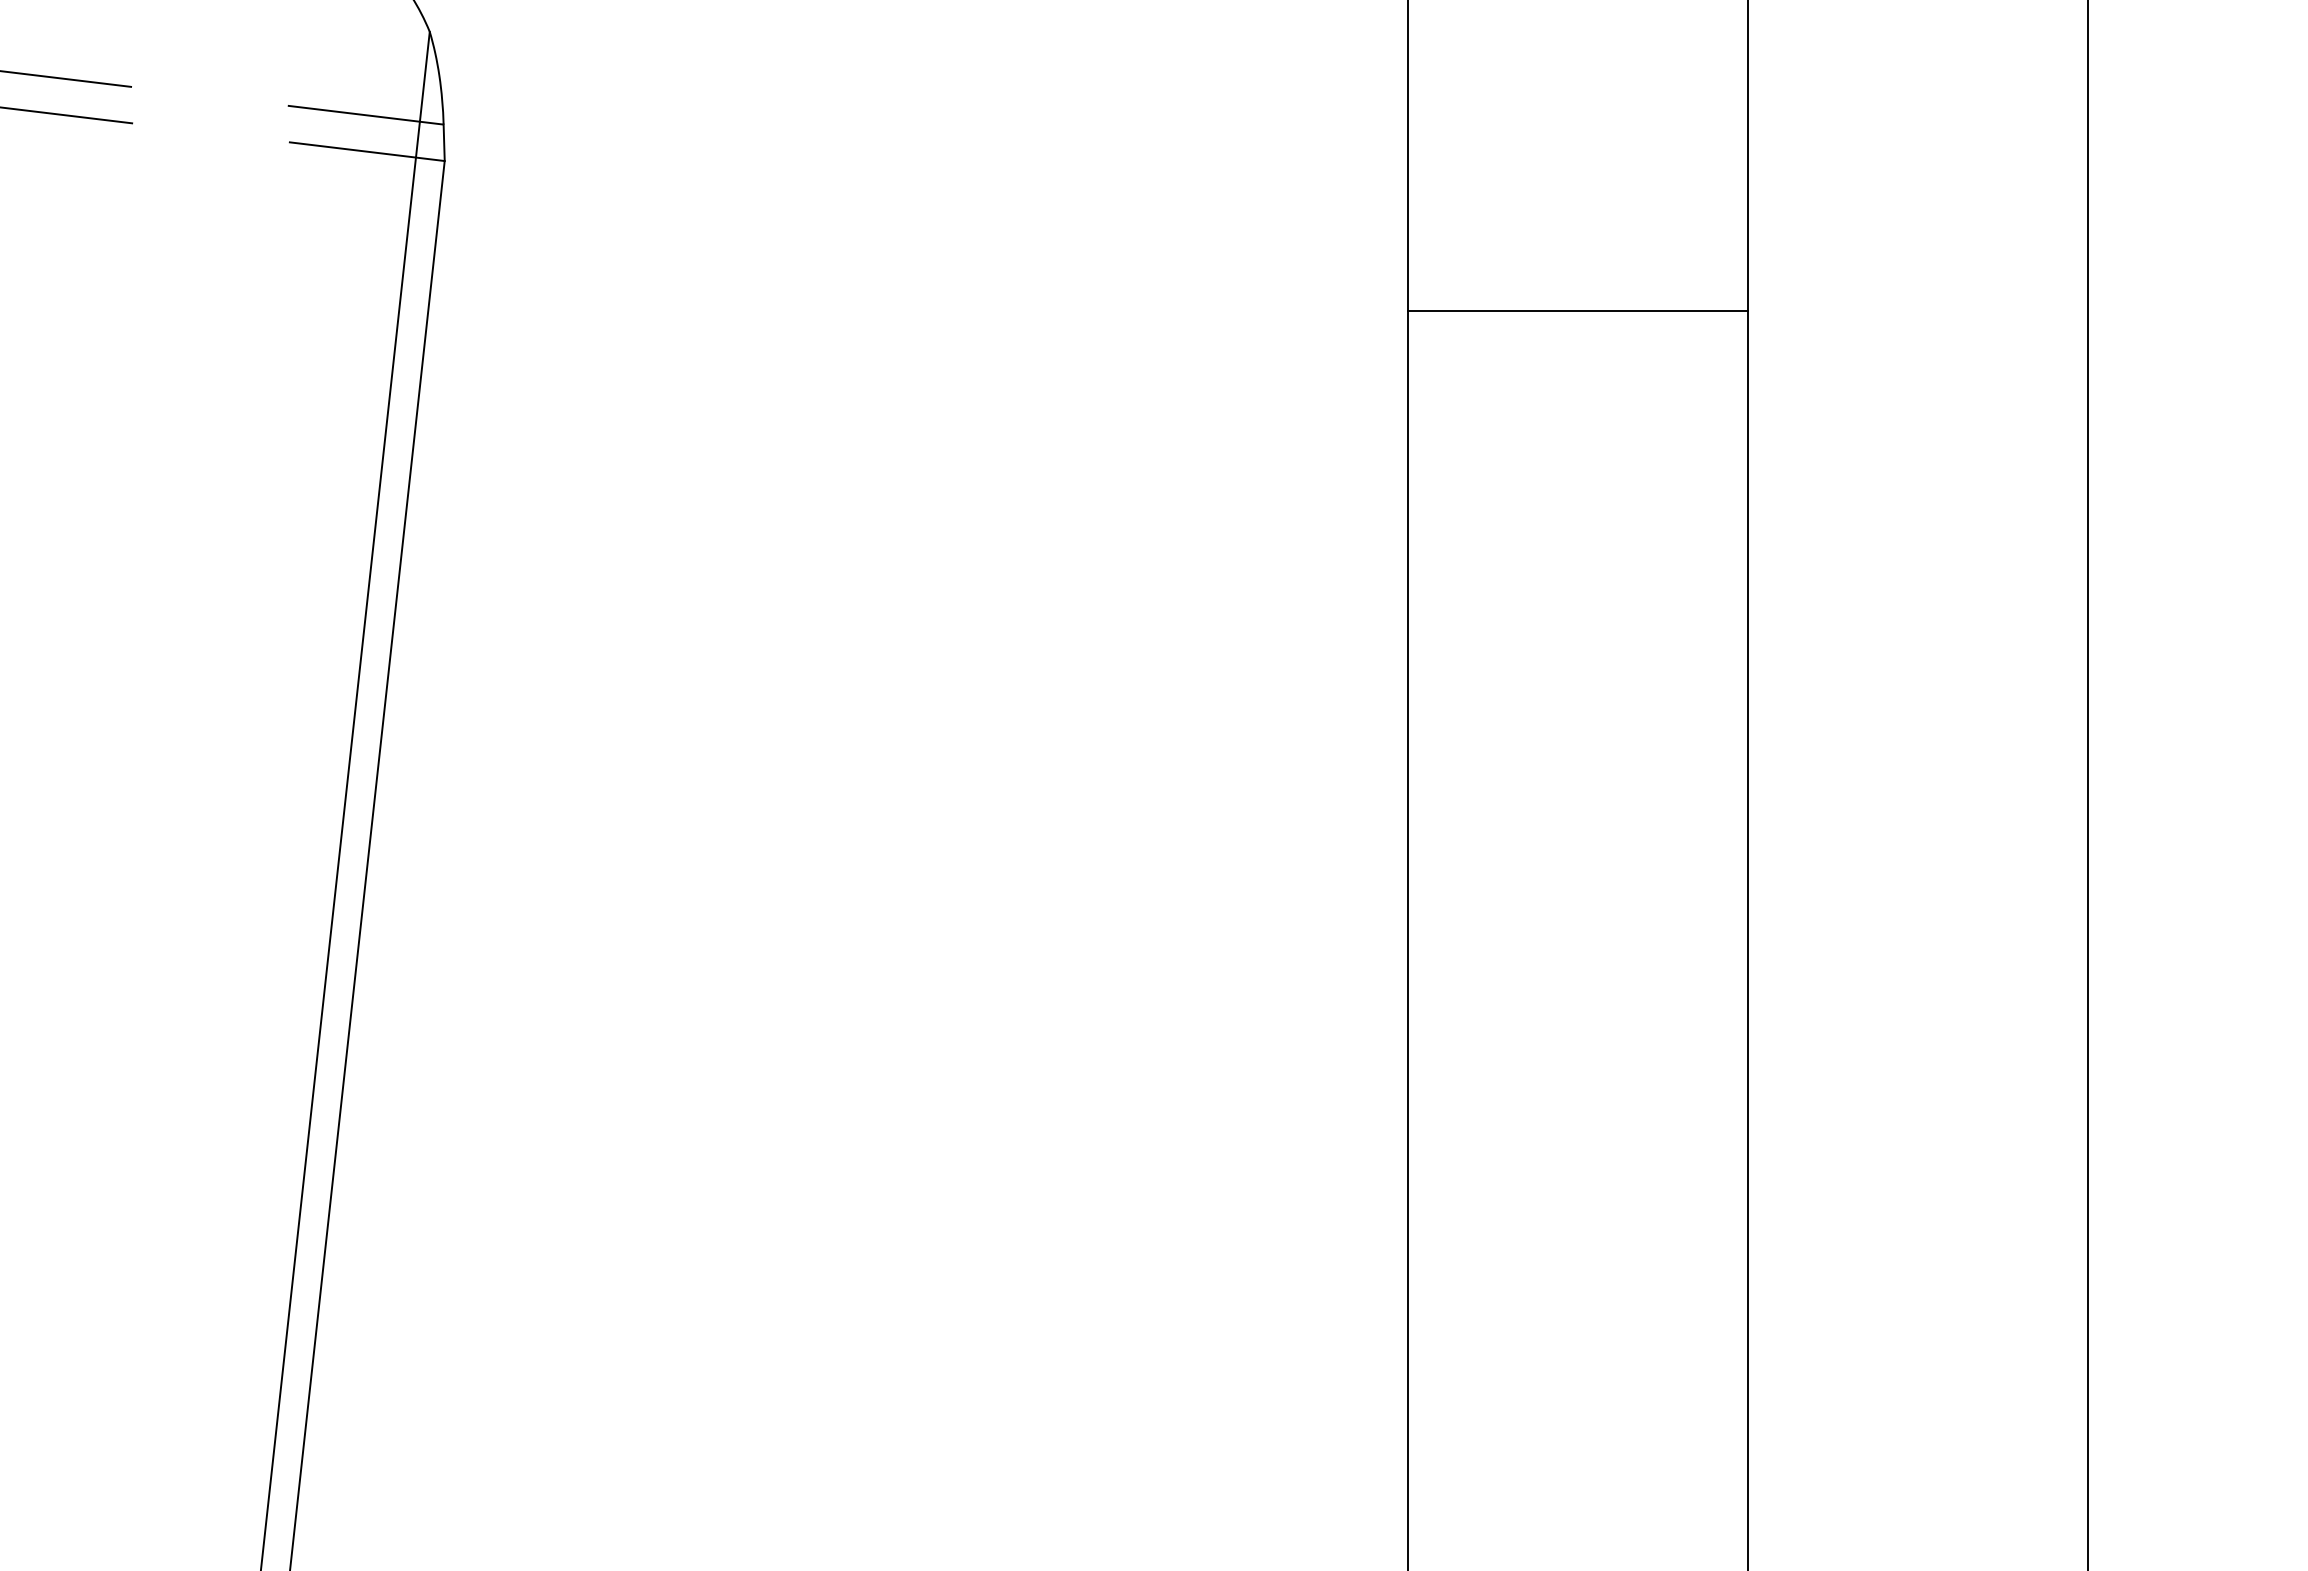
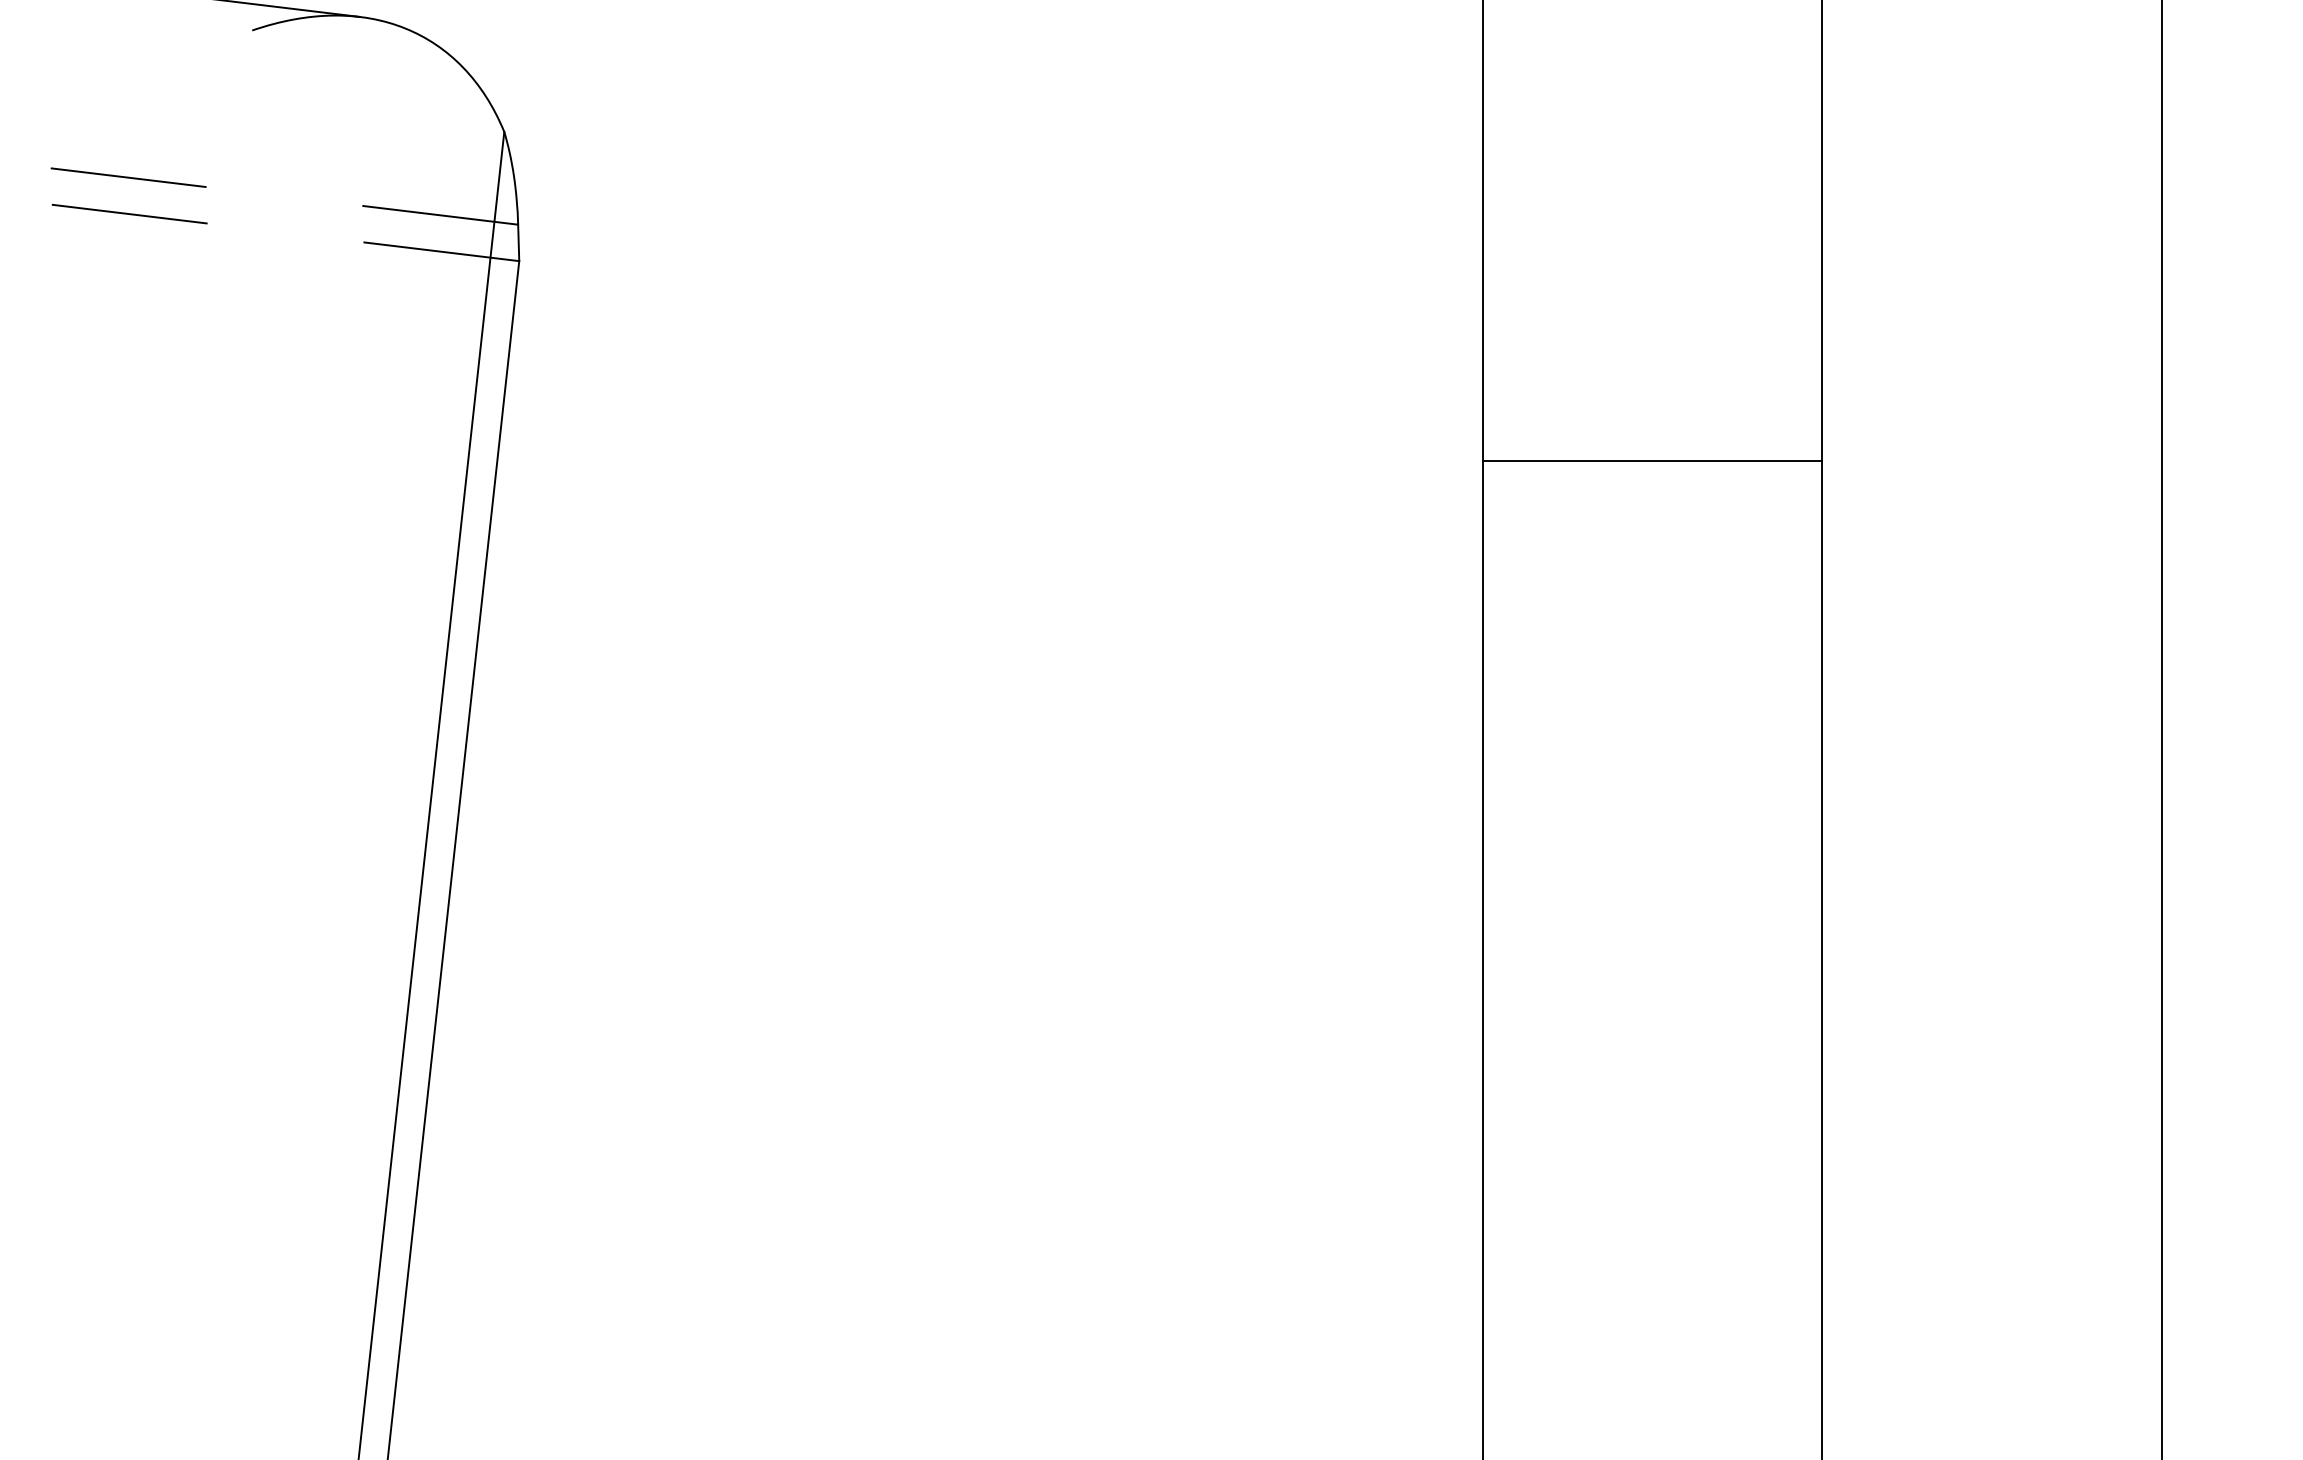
line: (1577, 310) -> (1652, 460), moved

